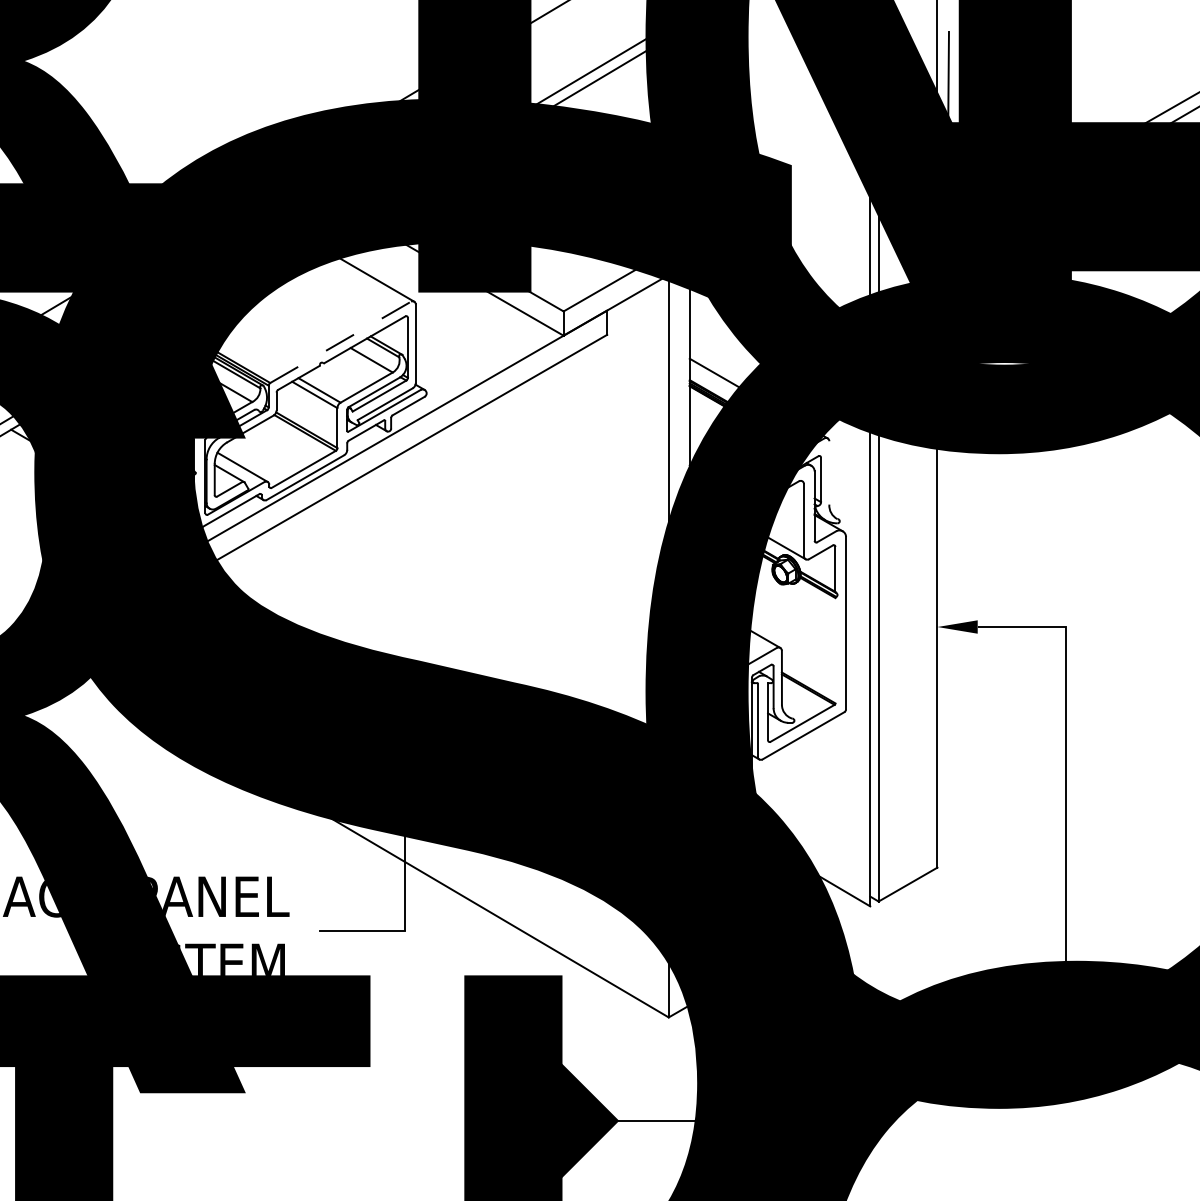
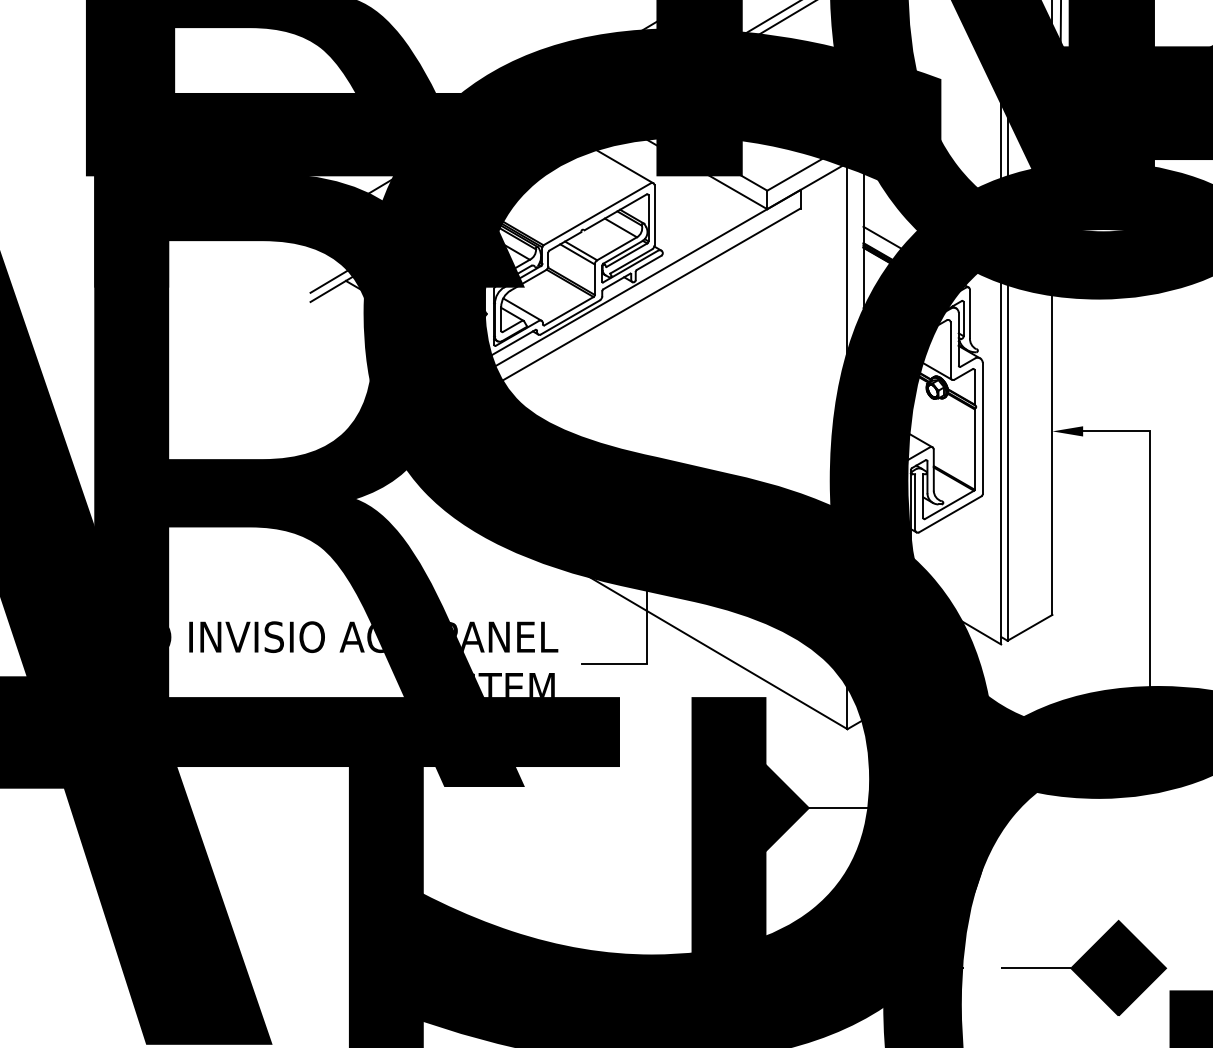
line: (341, 342) -> (597, 214), dashed -> solid
line: (828, 472) -> (969, 313), added
line: (835, 650) -> (974, 449), added

